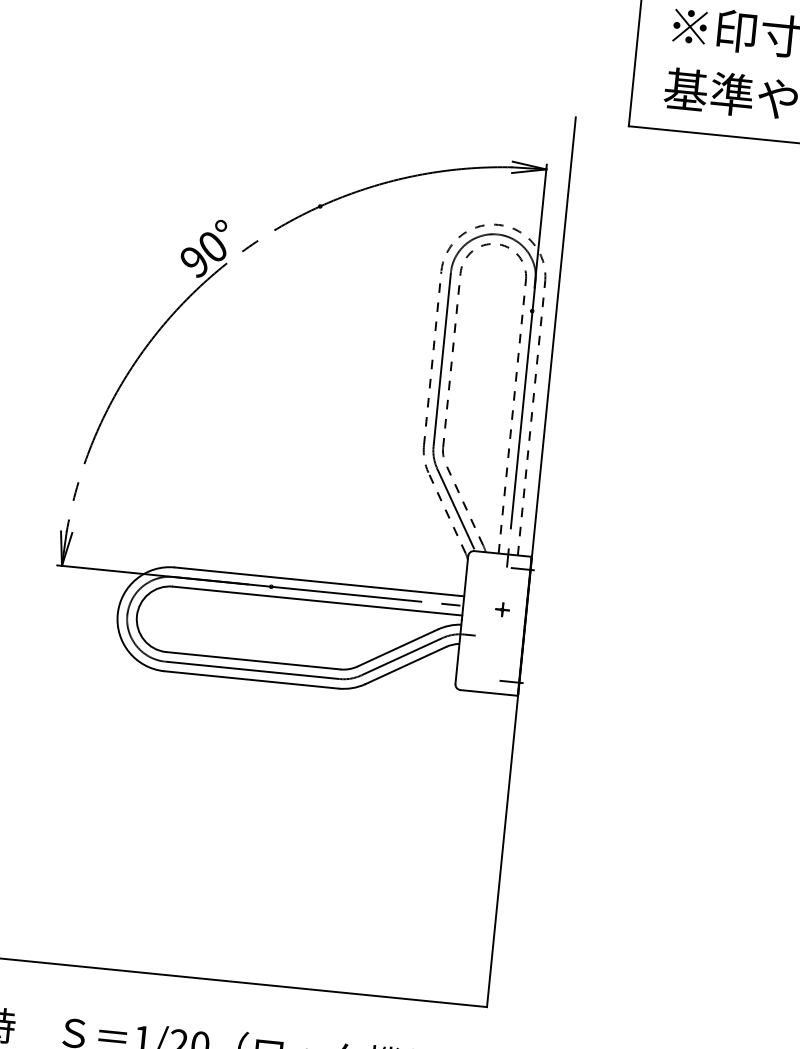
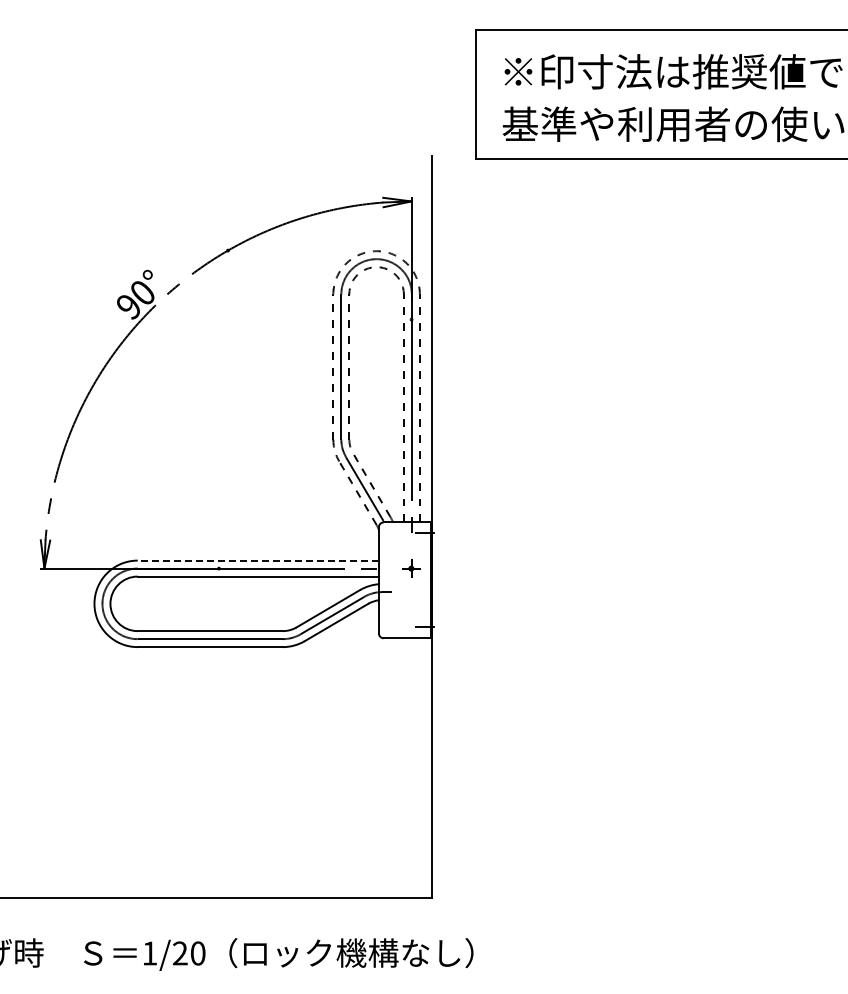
line: (319, 581) -> (258, 560), solid -> dashed
part: (502, 609) -> (411, 568), size x1.6

